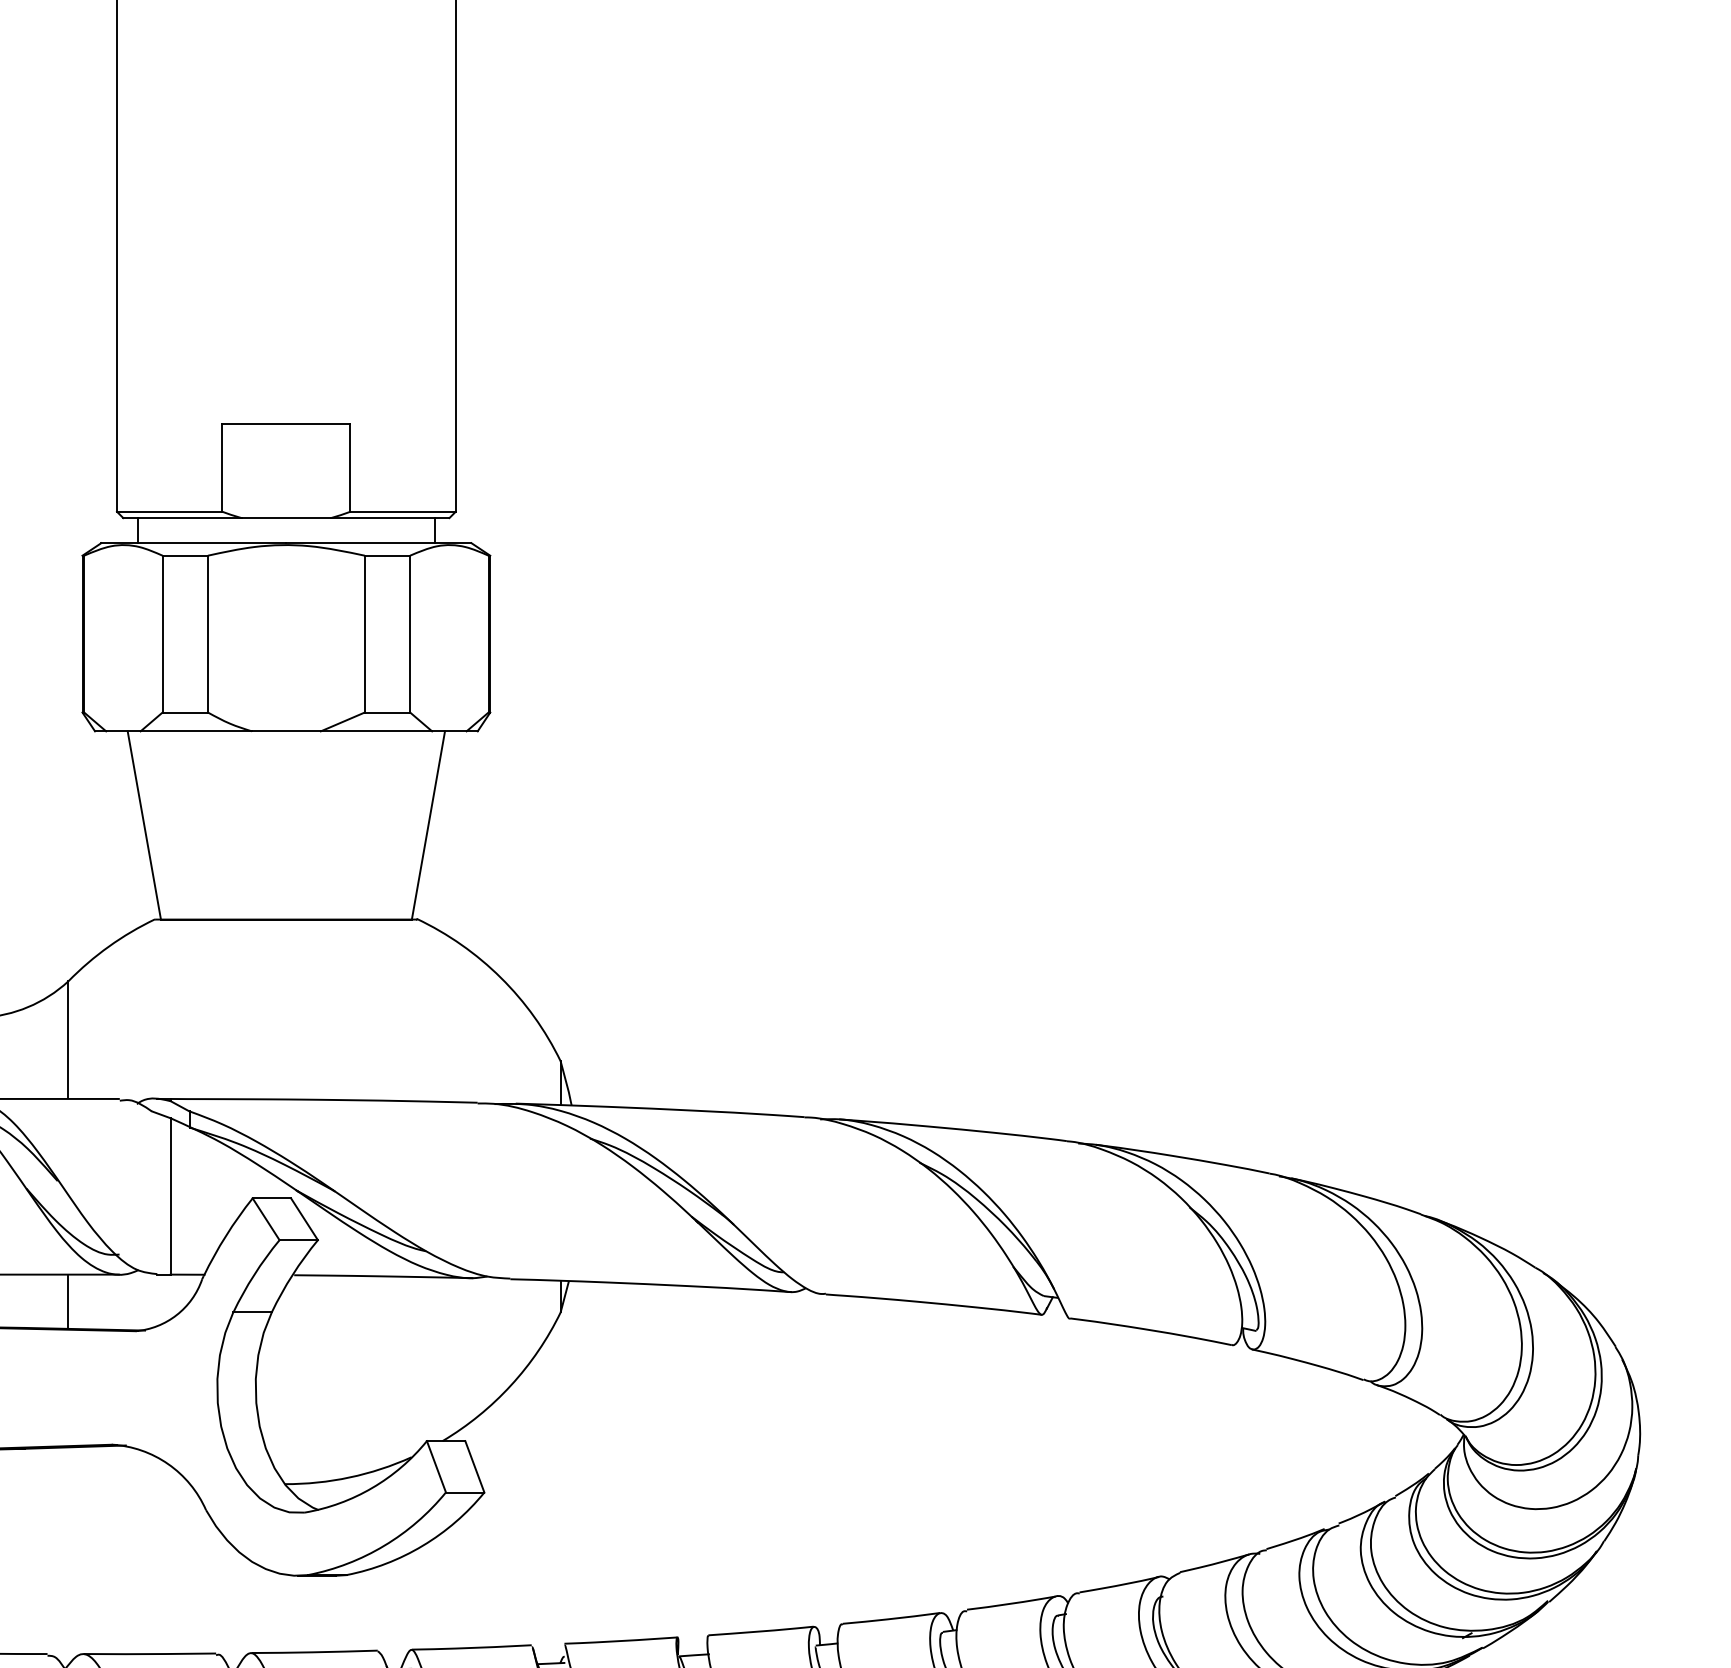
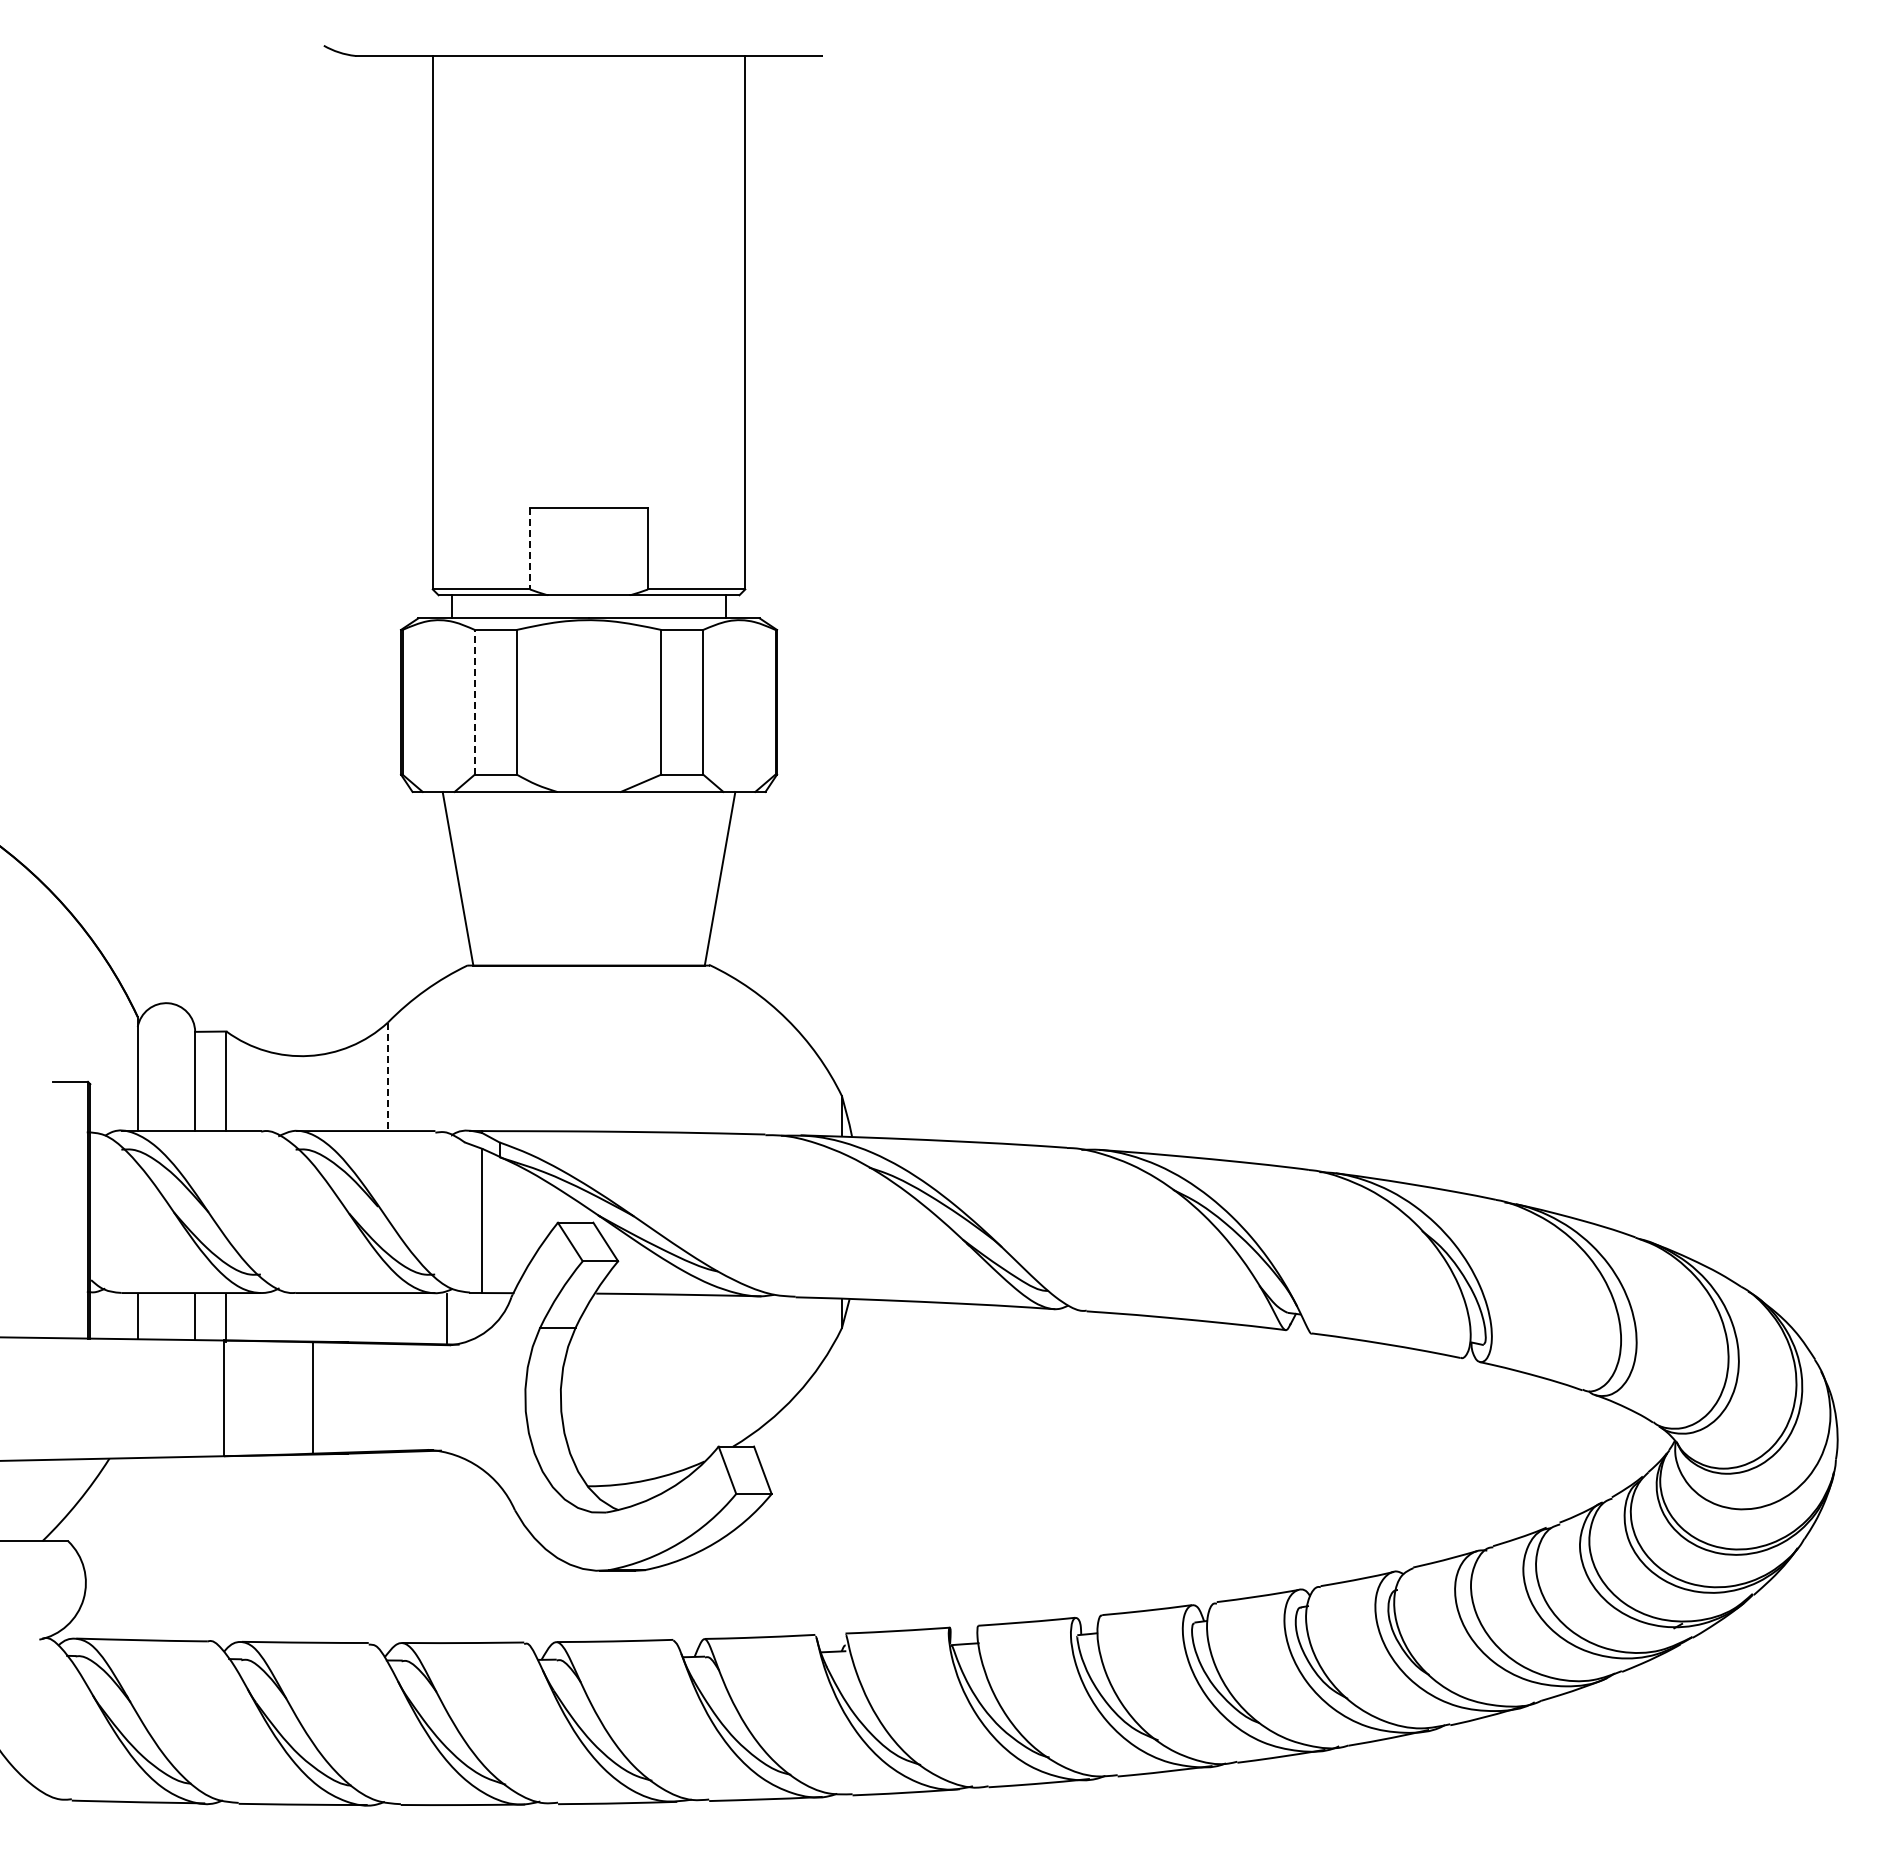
line: (222, 467) -> (530, 548), solid -> dashed
line: (162, 633) -> (474, 701), solid -> dashed
line: (67, 1039) -> (387, 1076), solid -> dashed
line: (67, 1302) -> (446, 1318), moved

